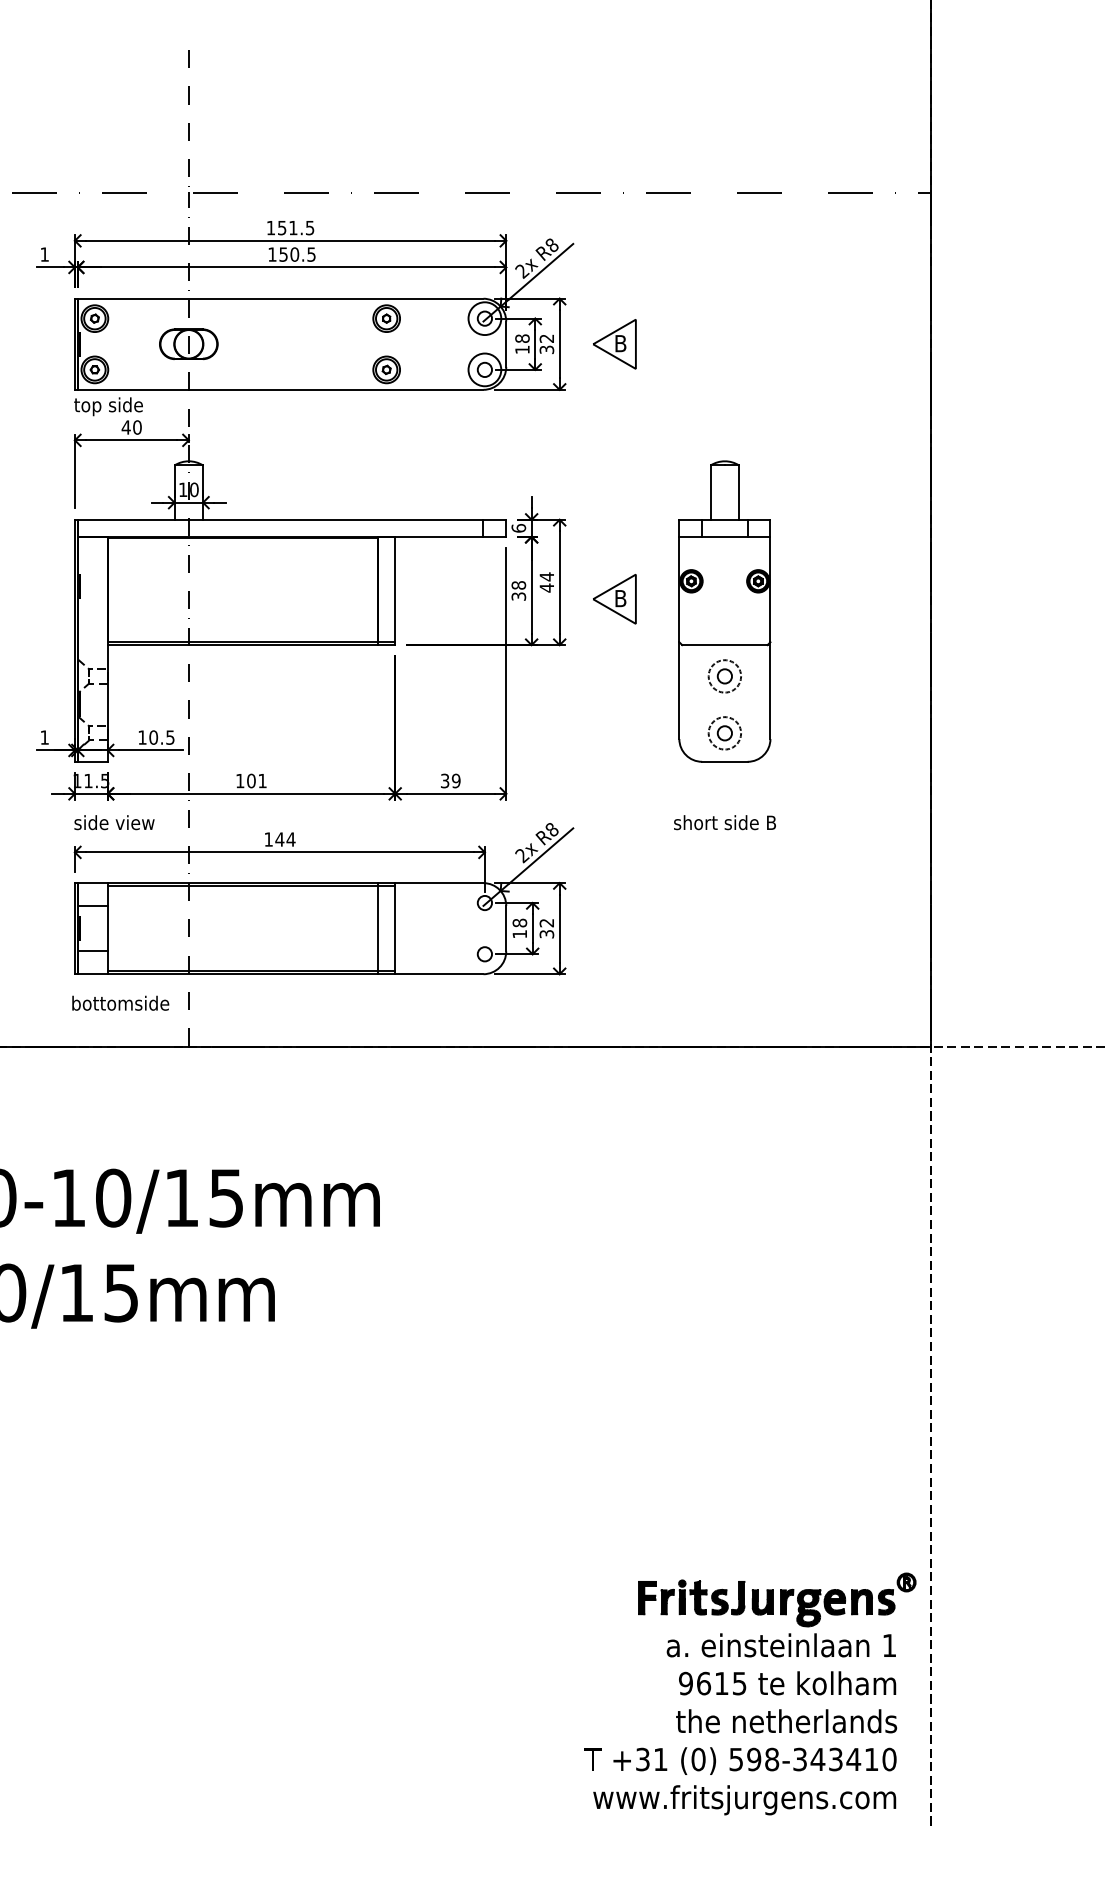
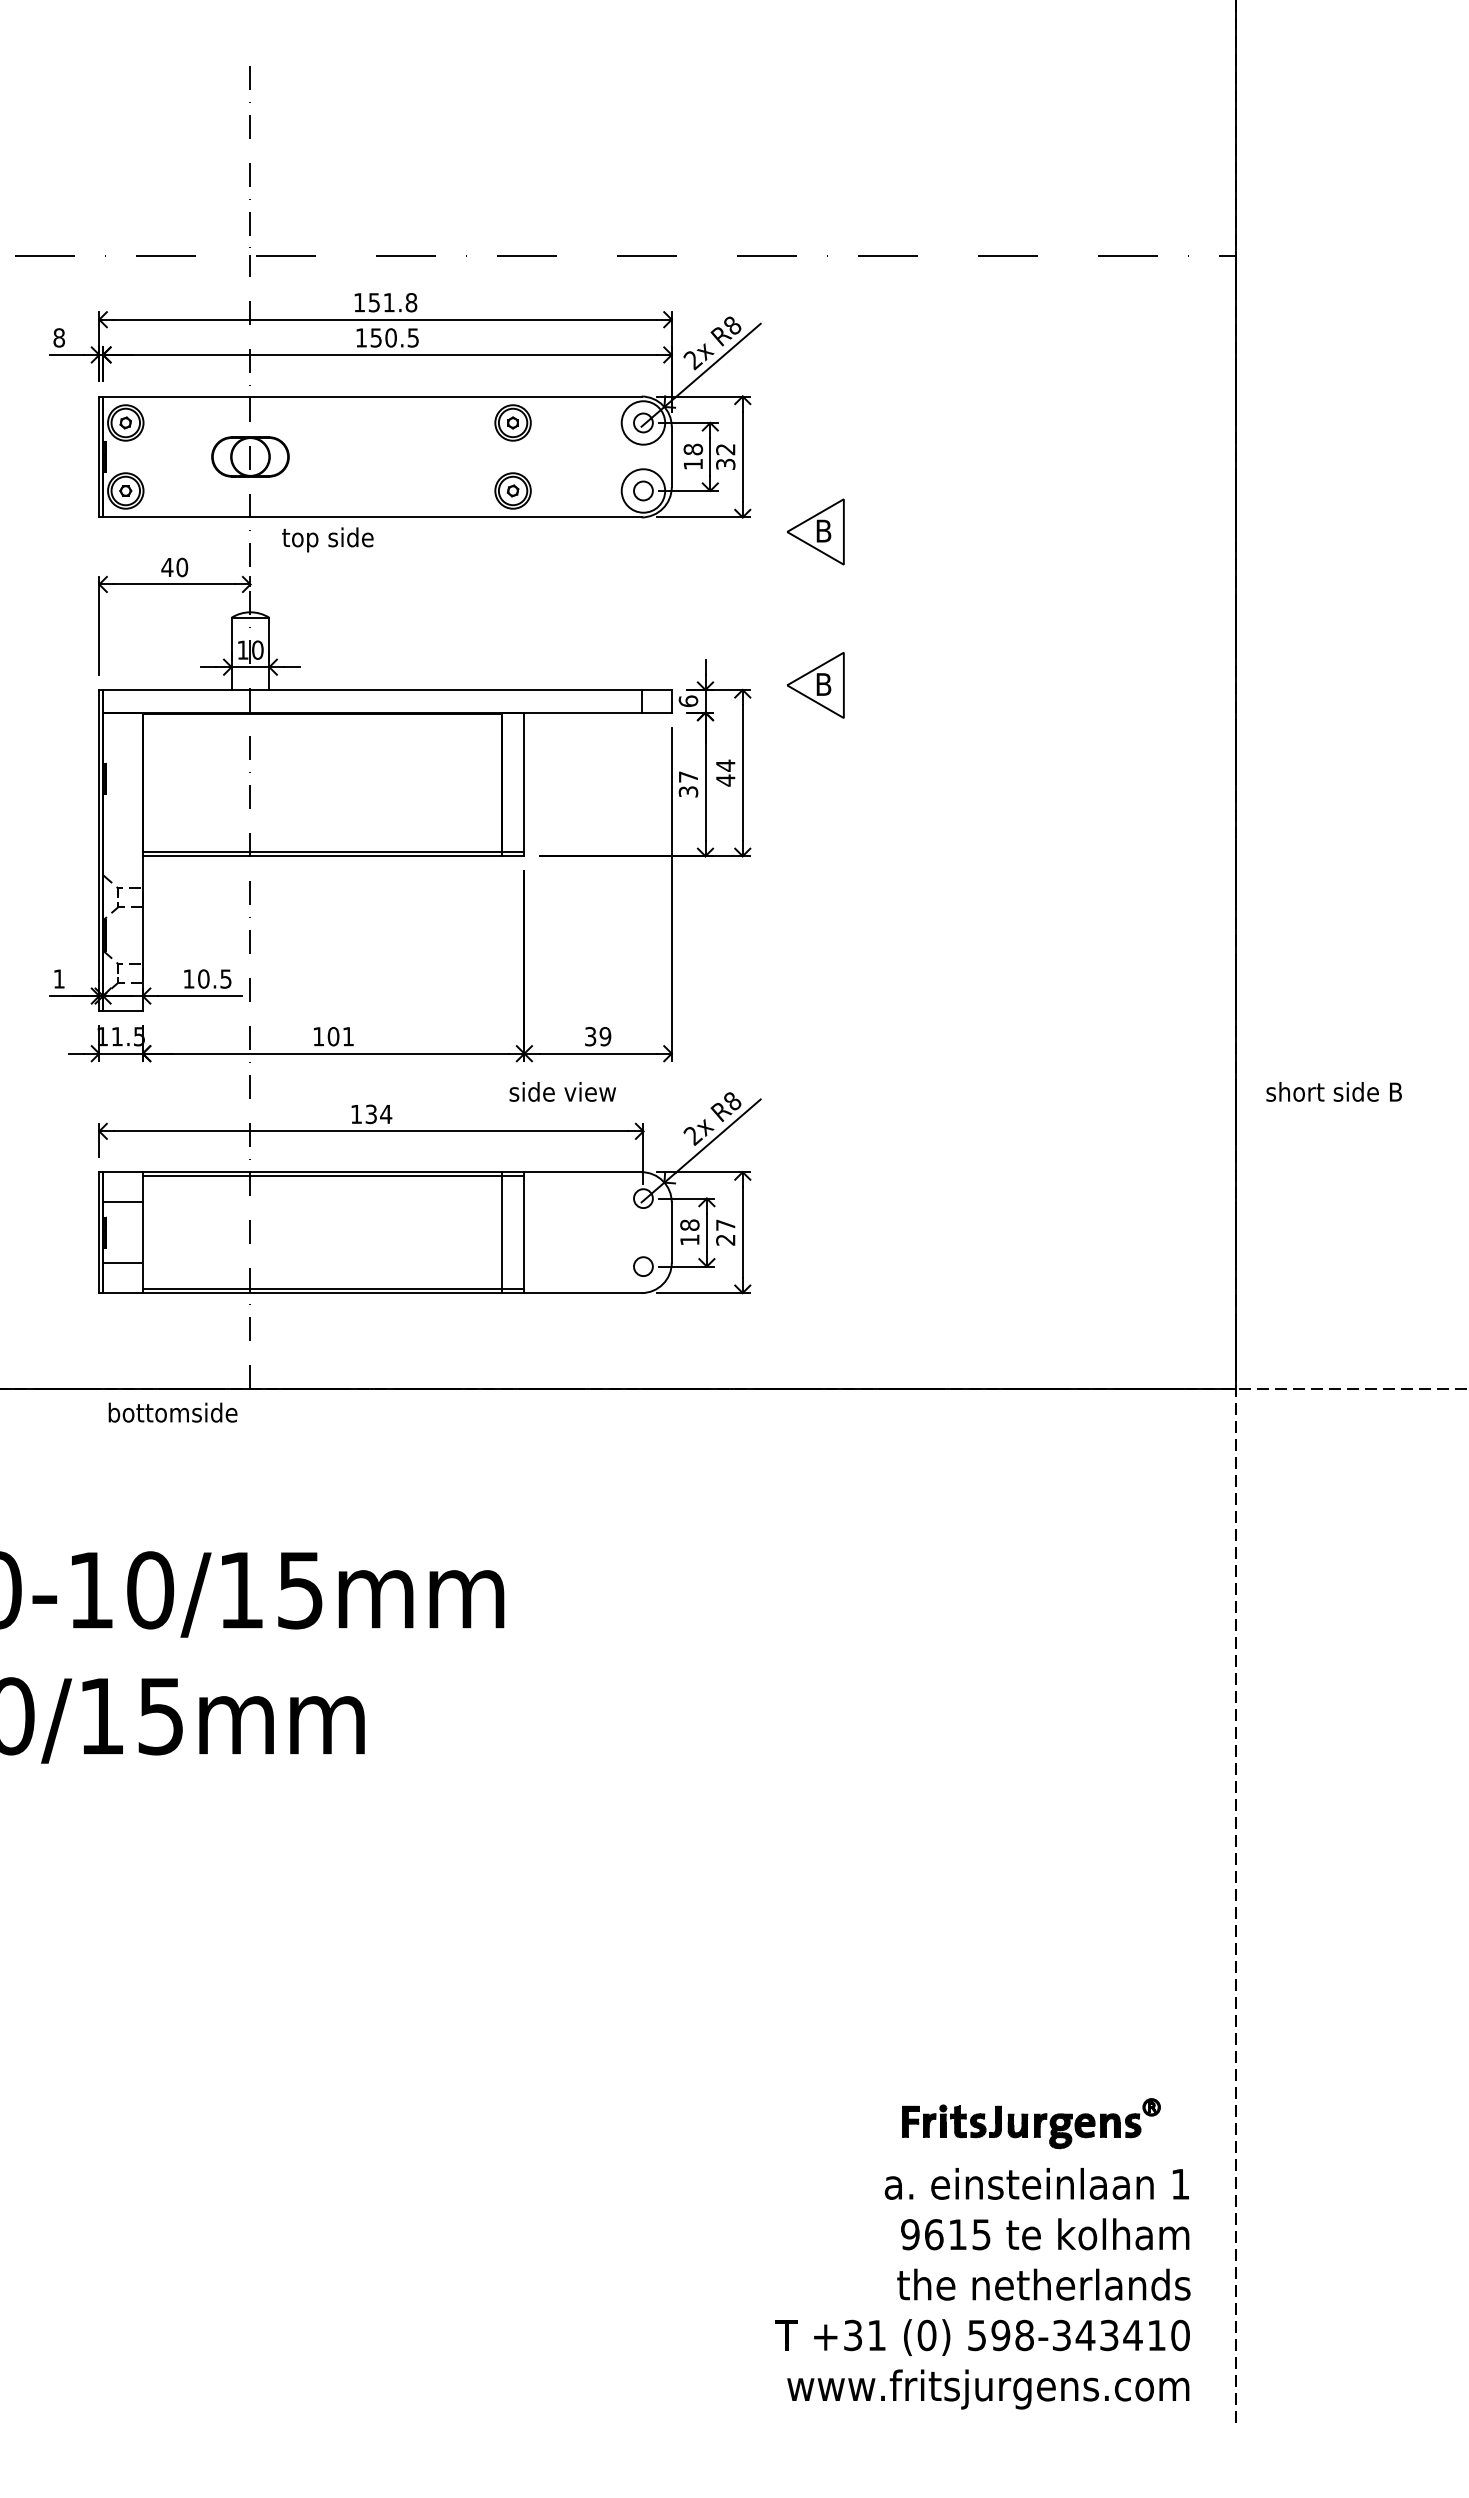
text: (310, 227) -> (411, 302), 151.5 -> 151.8
text: (44, 254) -> (58, 337), 1 -> 8
part: (614, 343) -> (815, 531), moved
text: (108, 406) -> (327, 539), moved
text: (518, 585) -> (688, 776), 38 -> 37
part: (614, 599) -> (815, 685), moved
part: (724, 611) -> (961, 811), removed
text: (114, 822) -> (562, 1091), moved
text: (724, 822) -> (1333, 1091), moved
text: (280, 839) -> (371, 1114), 144 -> 134
text: (546, 928) -> (725, 1232), 32 -> 27
text: (120, 1003) -> (172, 1412), moved
part: (777, 1599) -> (1031, 2123), size x0.7

